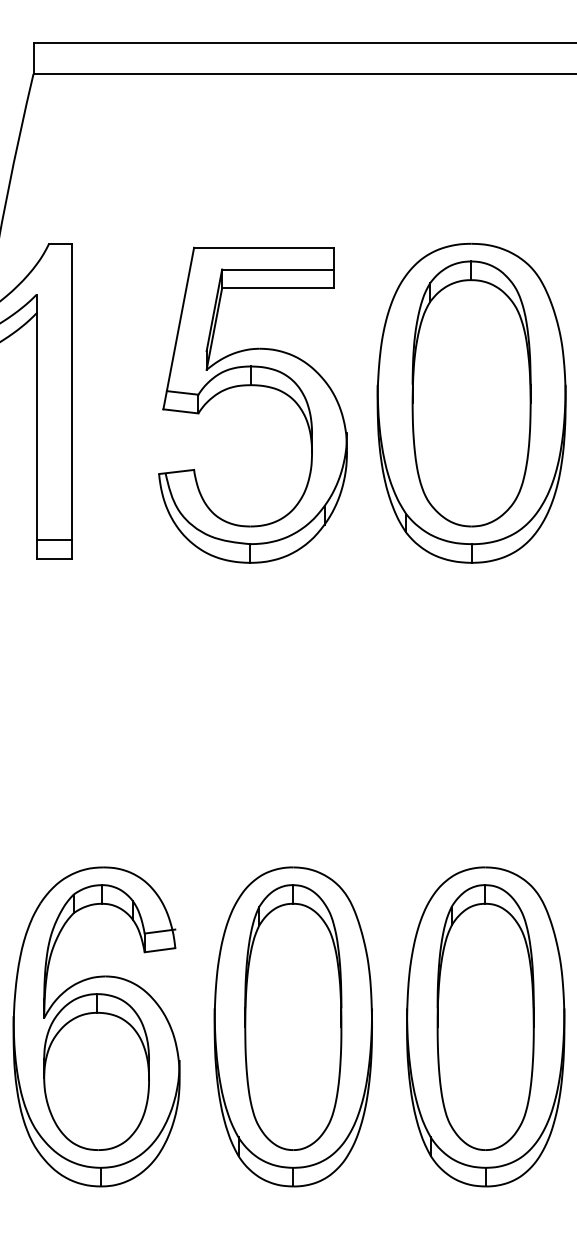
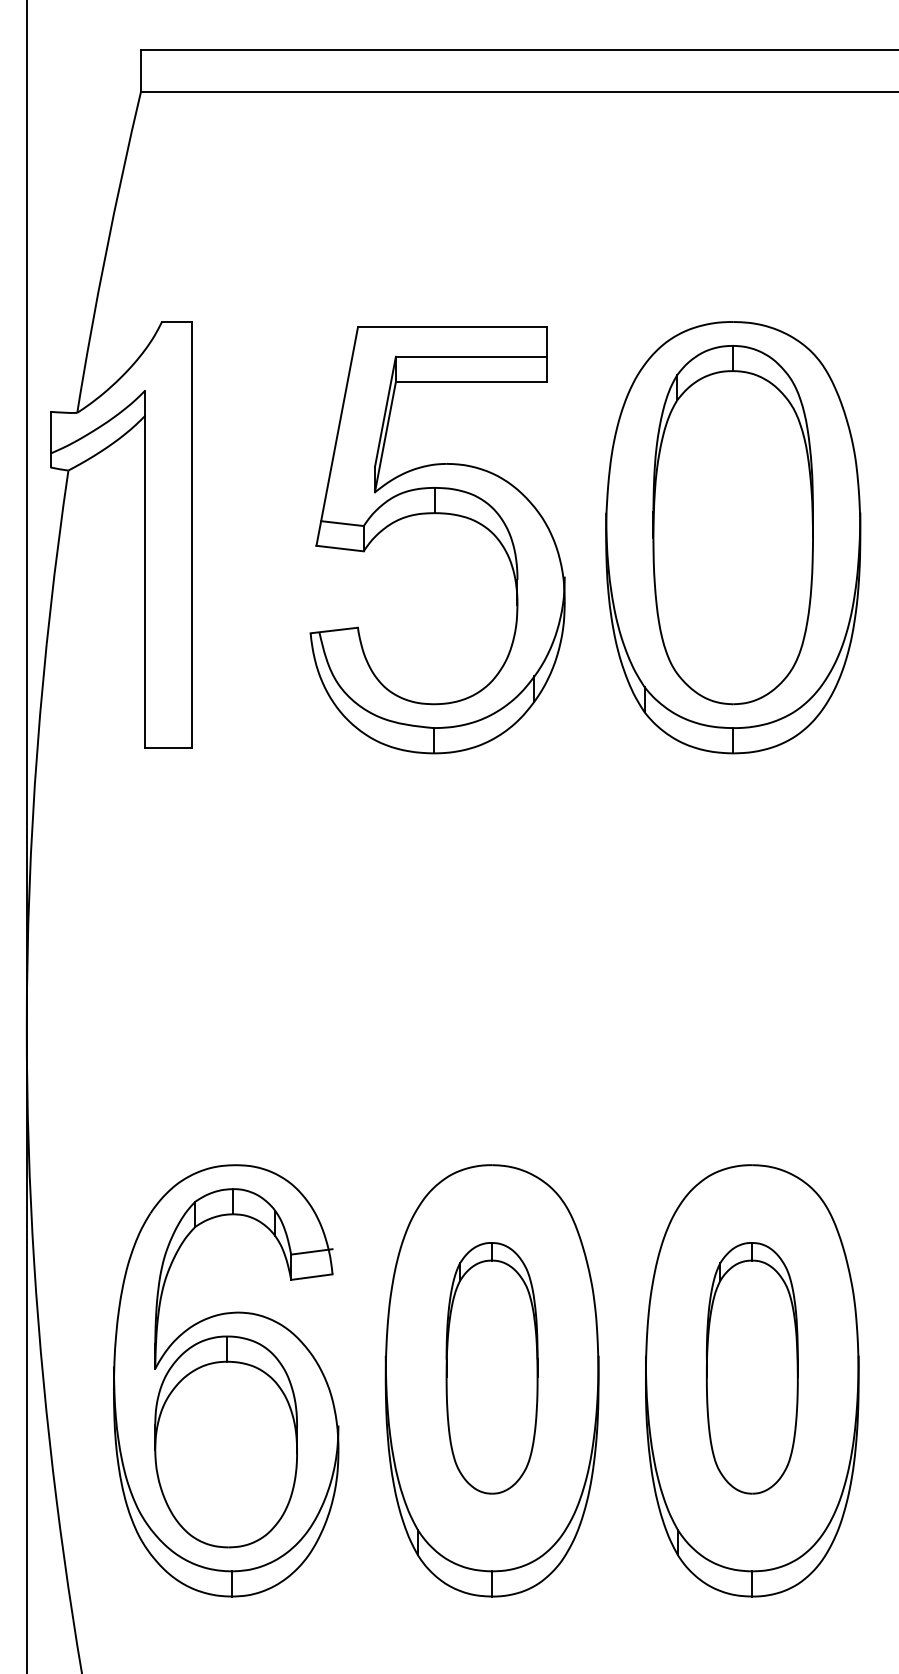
line: (53, 540) -> (168, 722), removed
part: (292, 1017) -> (491, 1368), size x0.7
part: (485, 1017) -> (752, 1368), size x0.7

